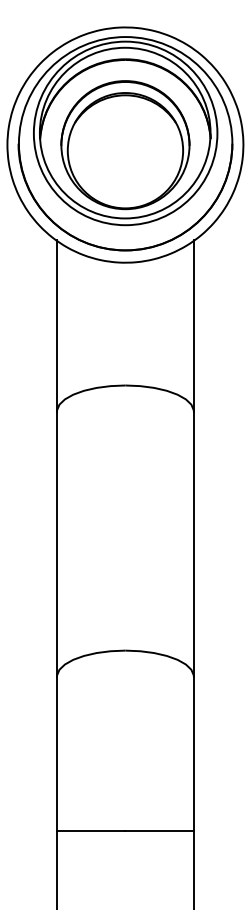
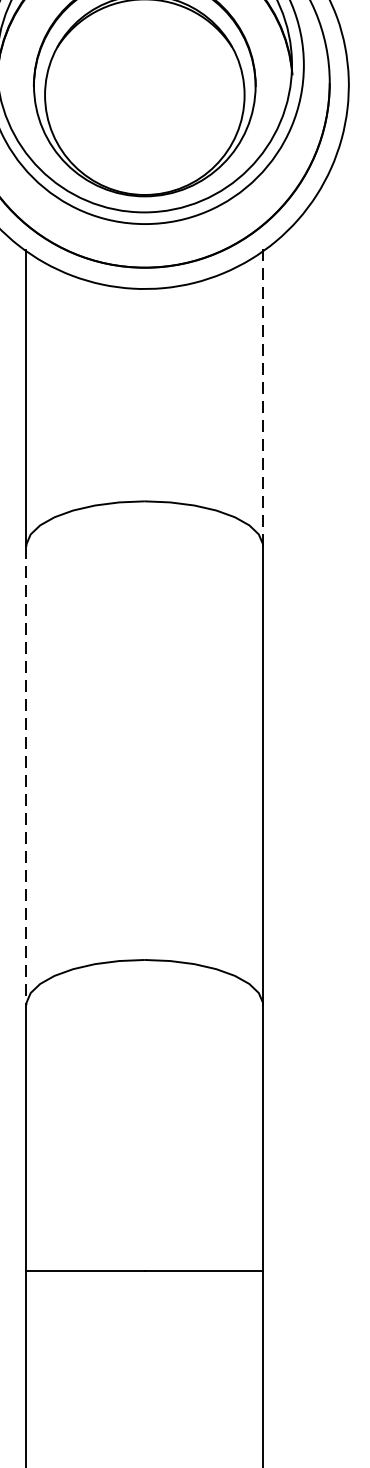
line: (193, 325) -> (262, 397), solid -> dashed
line: (57, 544) -> (27, 776), solid -> dashed

